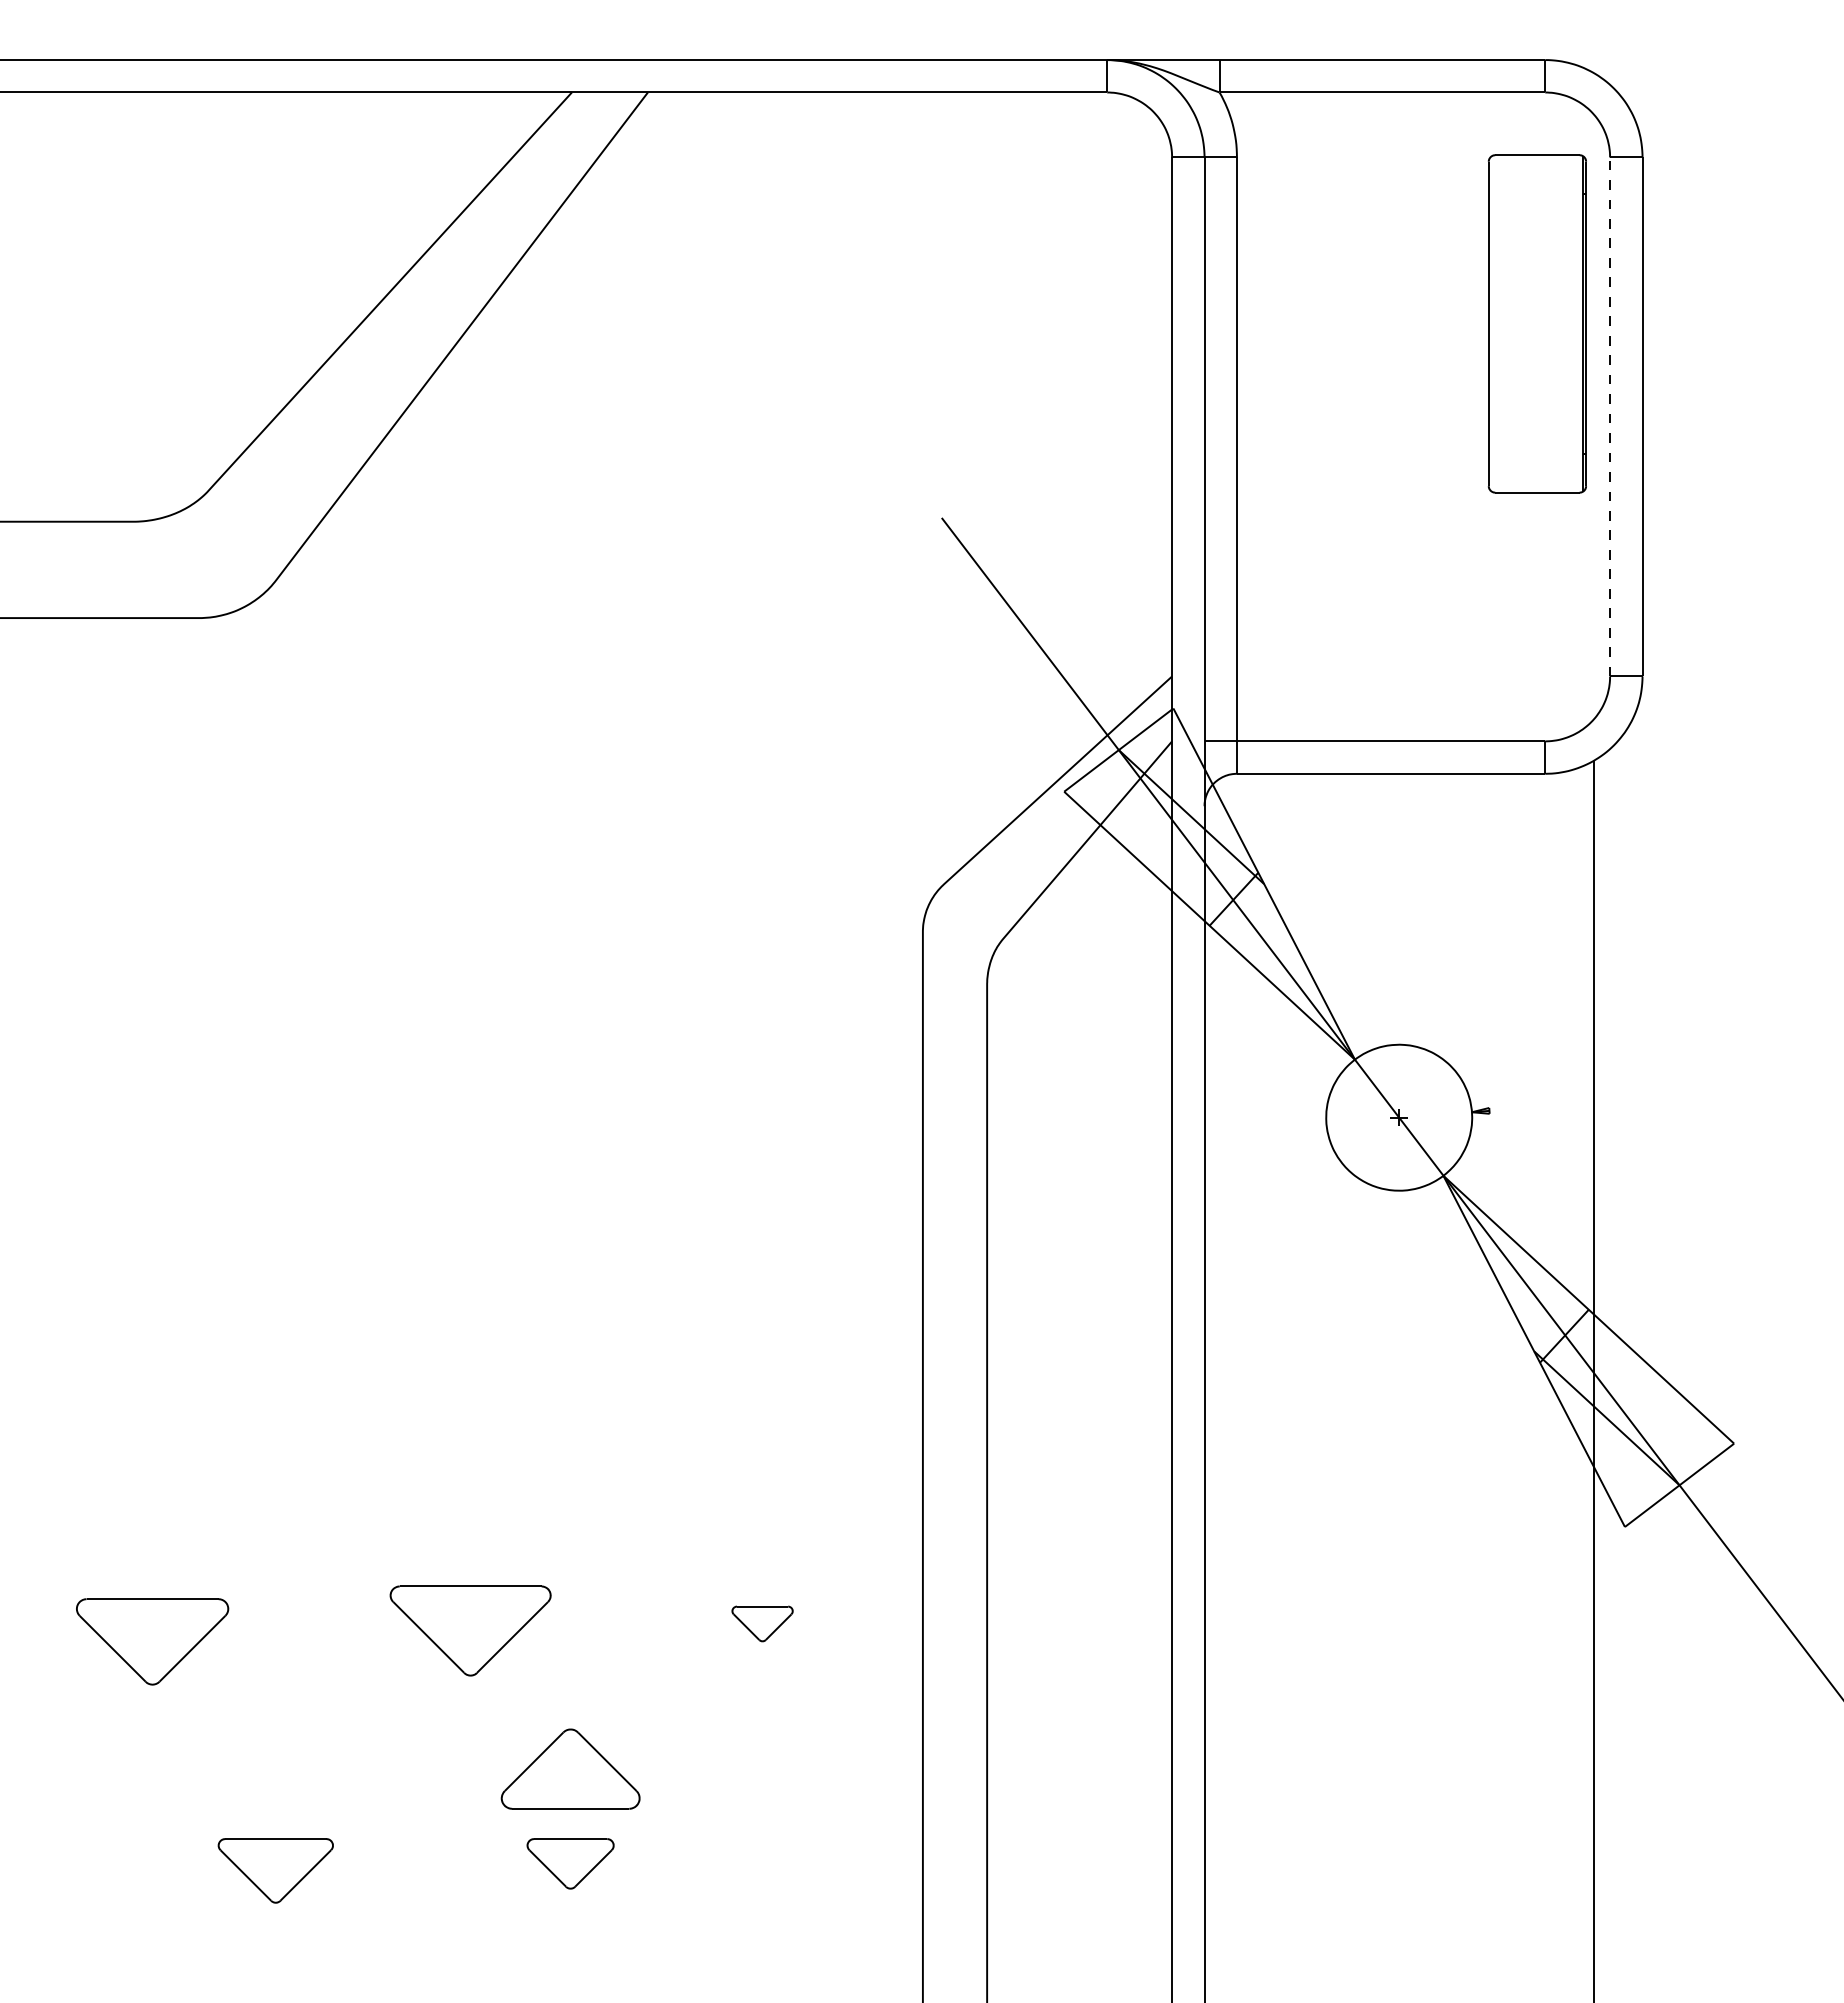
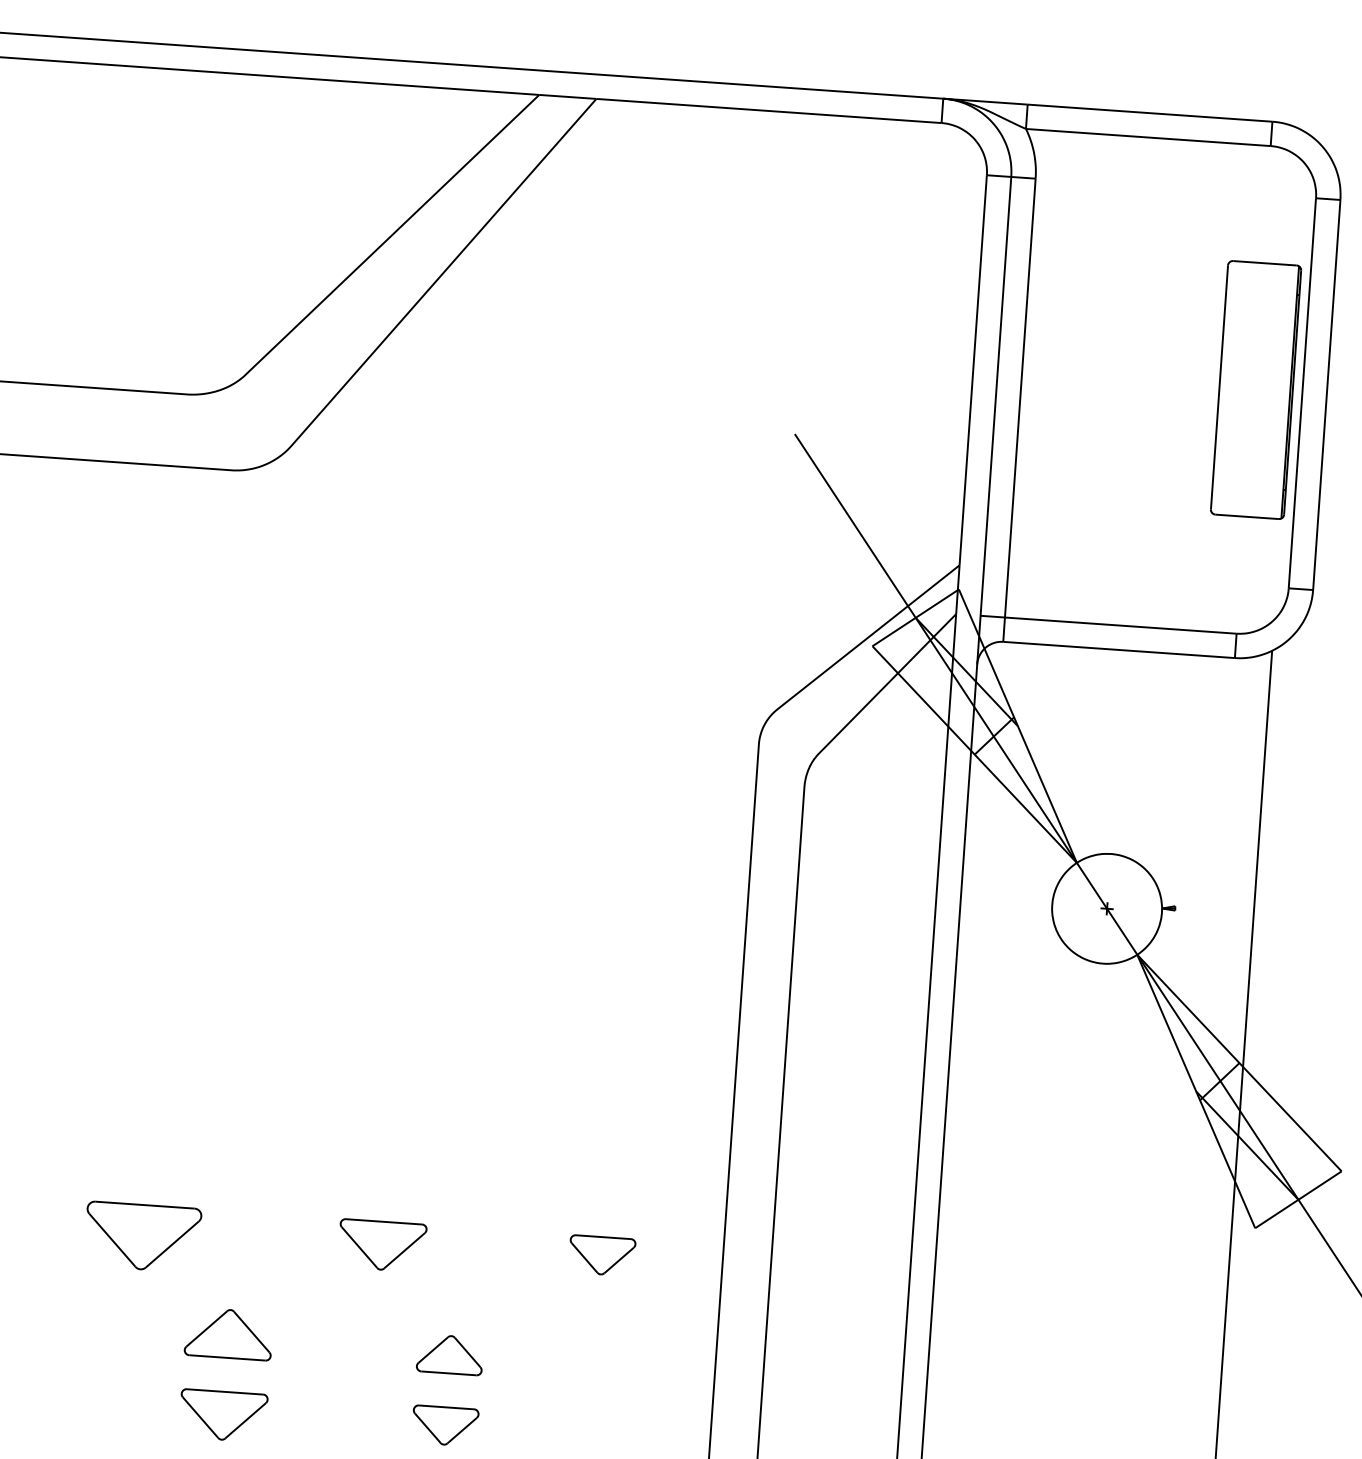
part: (1536, 323) -> (1255, 389), moved
line: (1610, 416) -> (1302, 392), dashed -> solid
part: (762, 1623) -> (602, 1255), size x1.43
part: (470, 1630) -> (382, 1245), size x0.71
part: (275, 1761) -> (228, 1333), added
part: (570, 1768) -> (450, 1354), size x0.62

